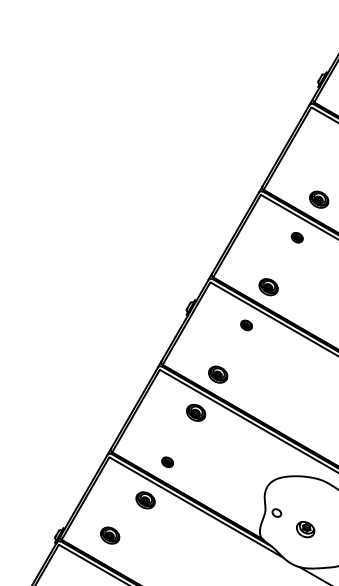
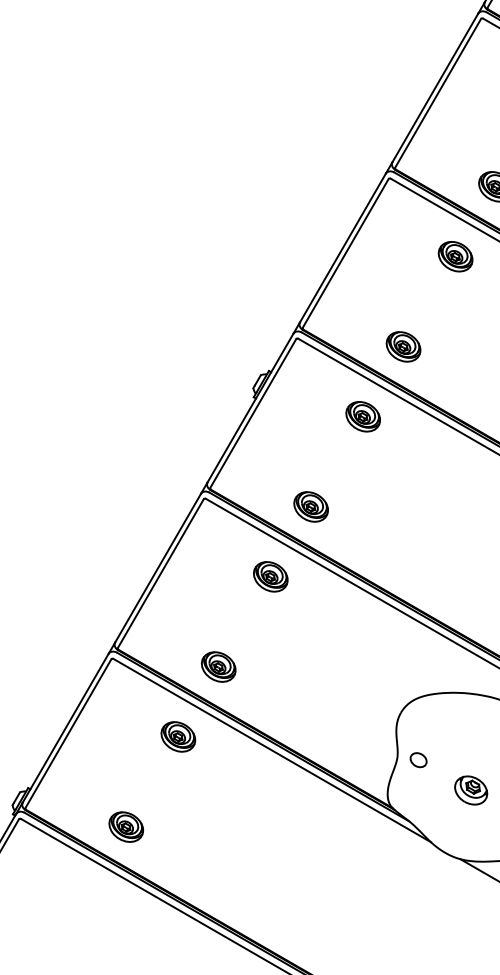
part: (297, 237) -> (456, 255), size x1.67
part: (246, 325) -> (363, 416), size x1.67
part: (167, 462) -> (218, 667), size x1.67
part: (110, 535) -> (126, 826), moved

